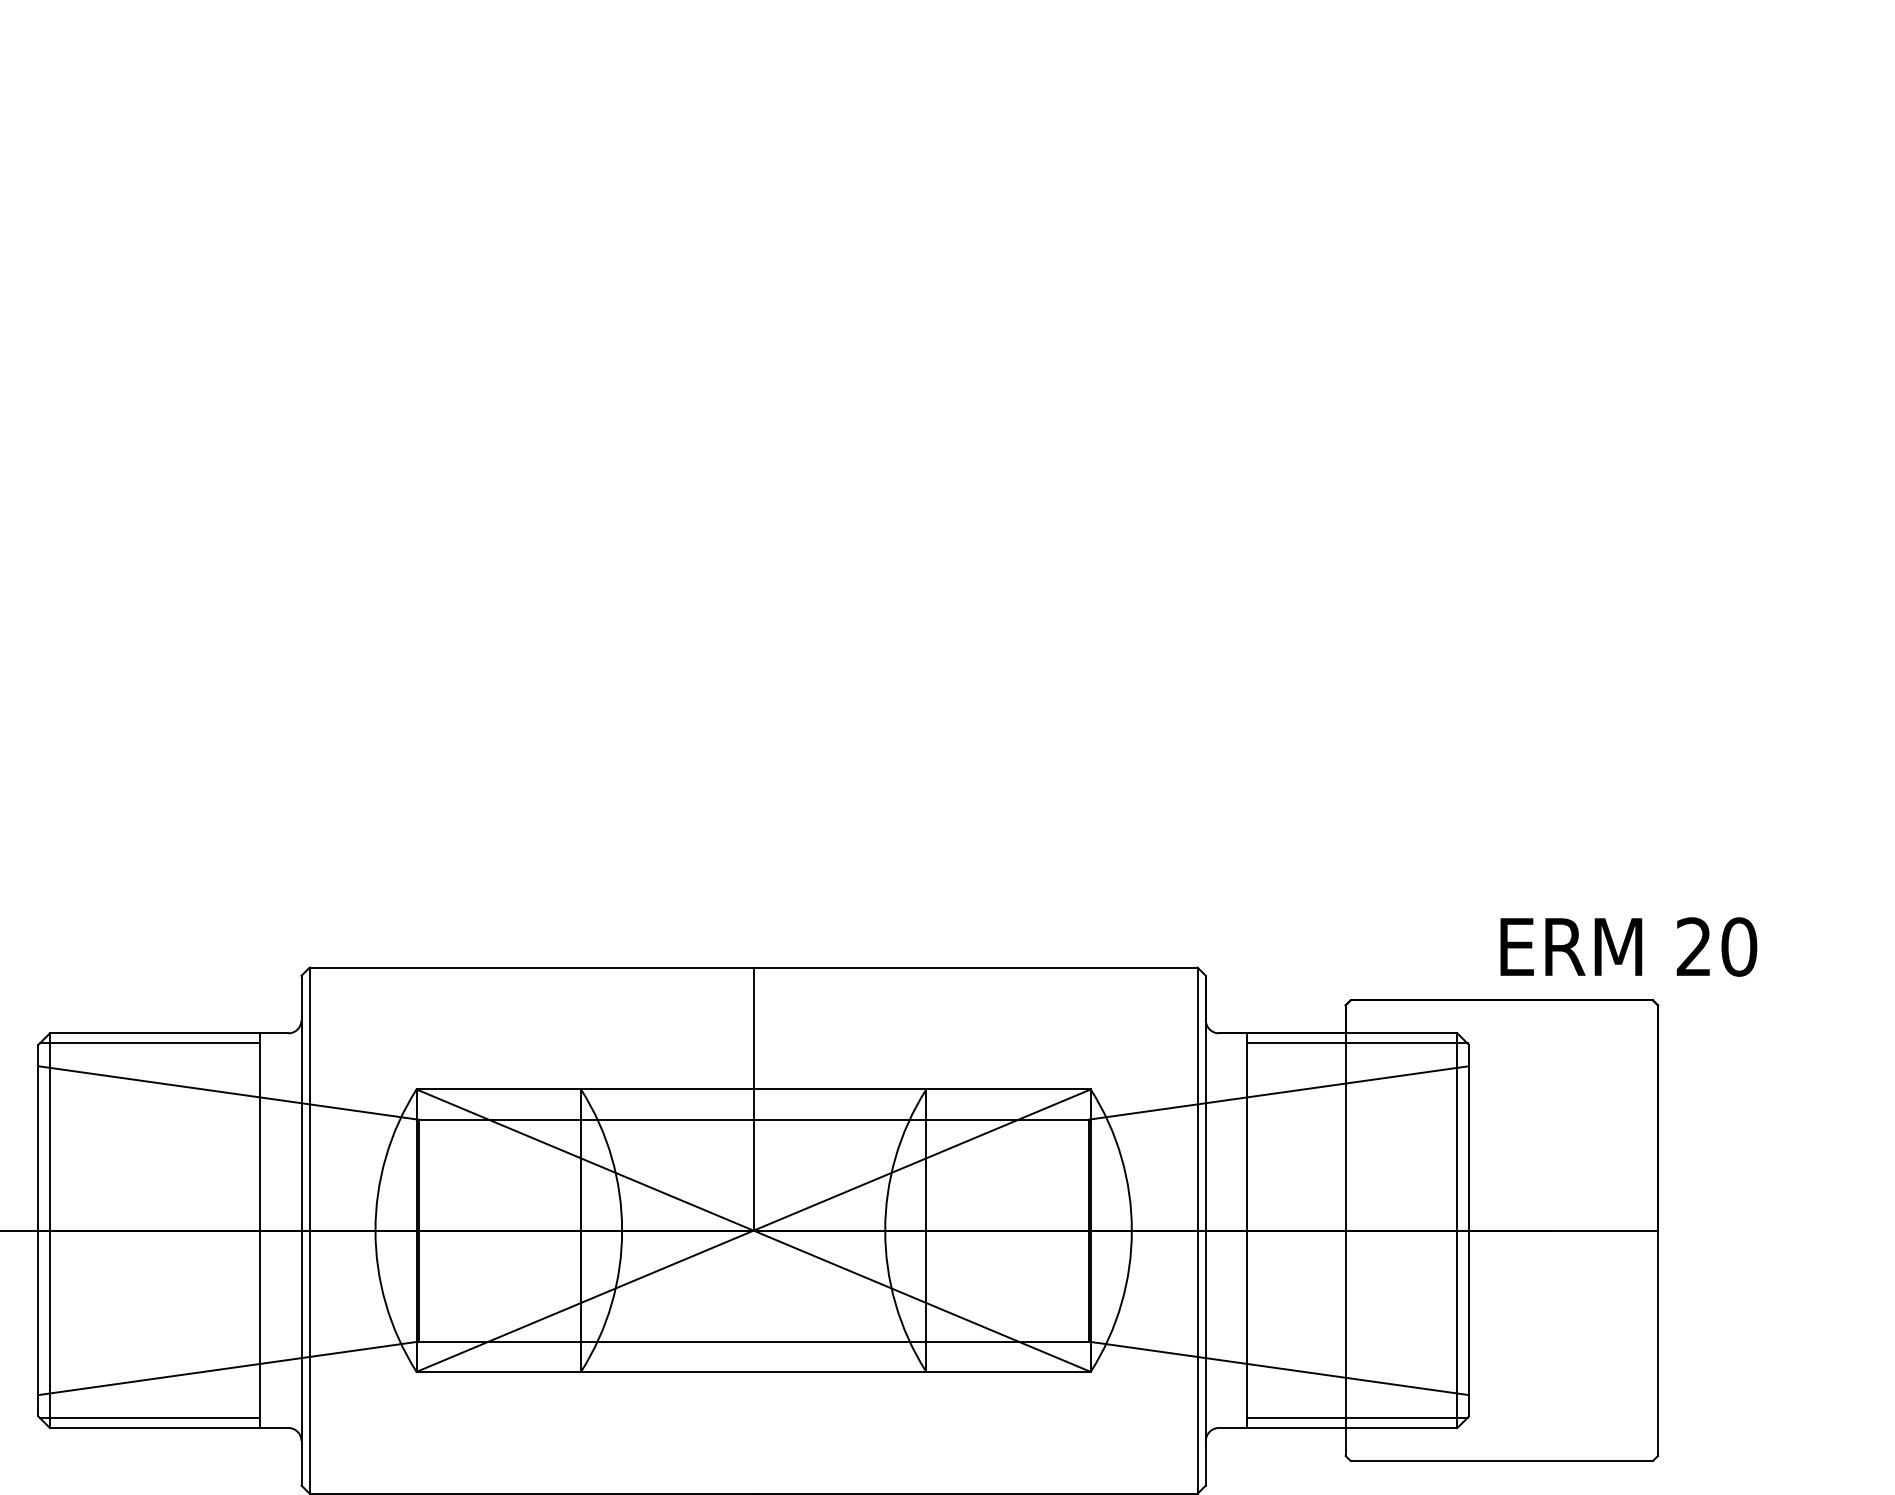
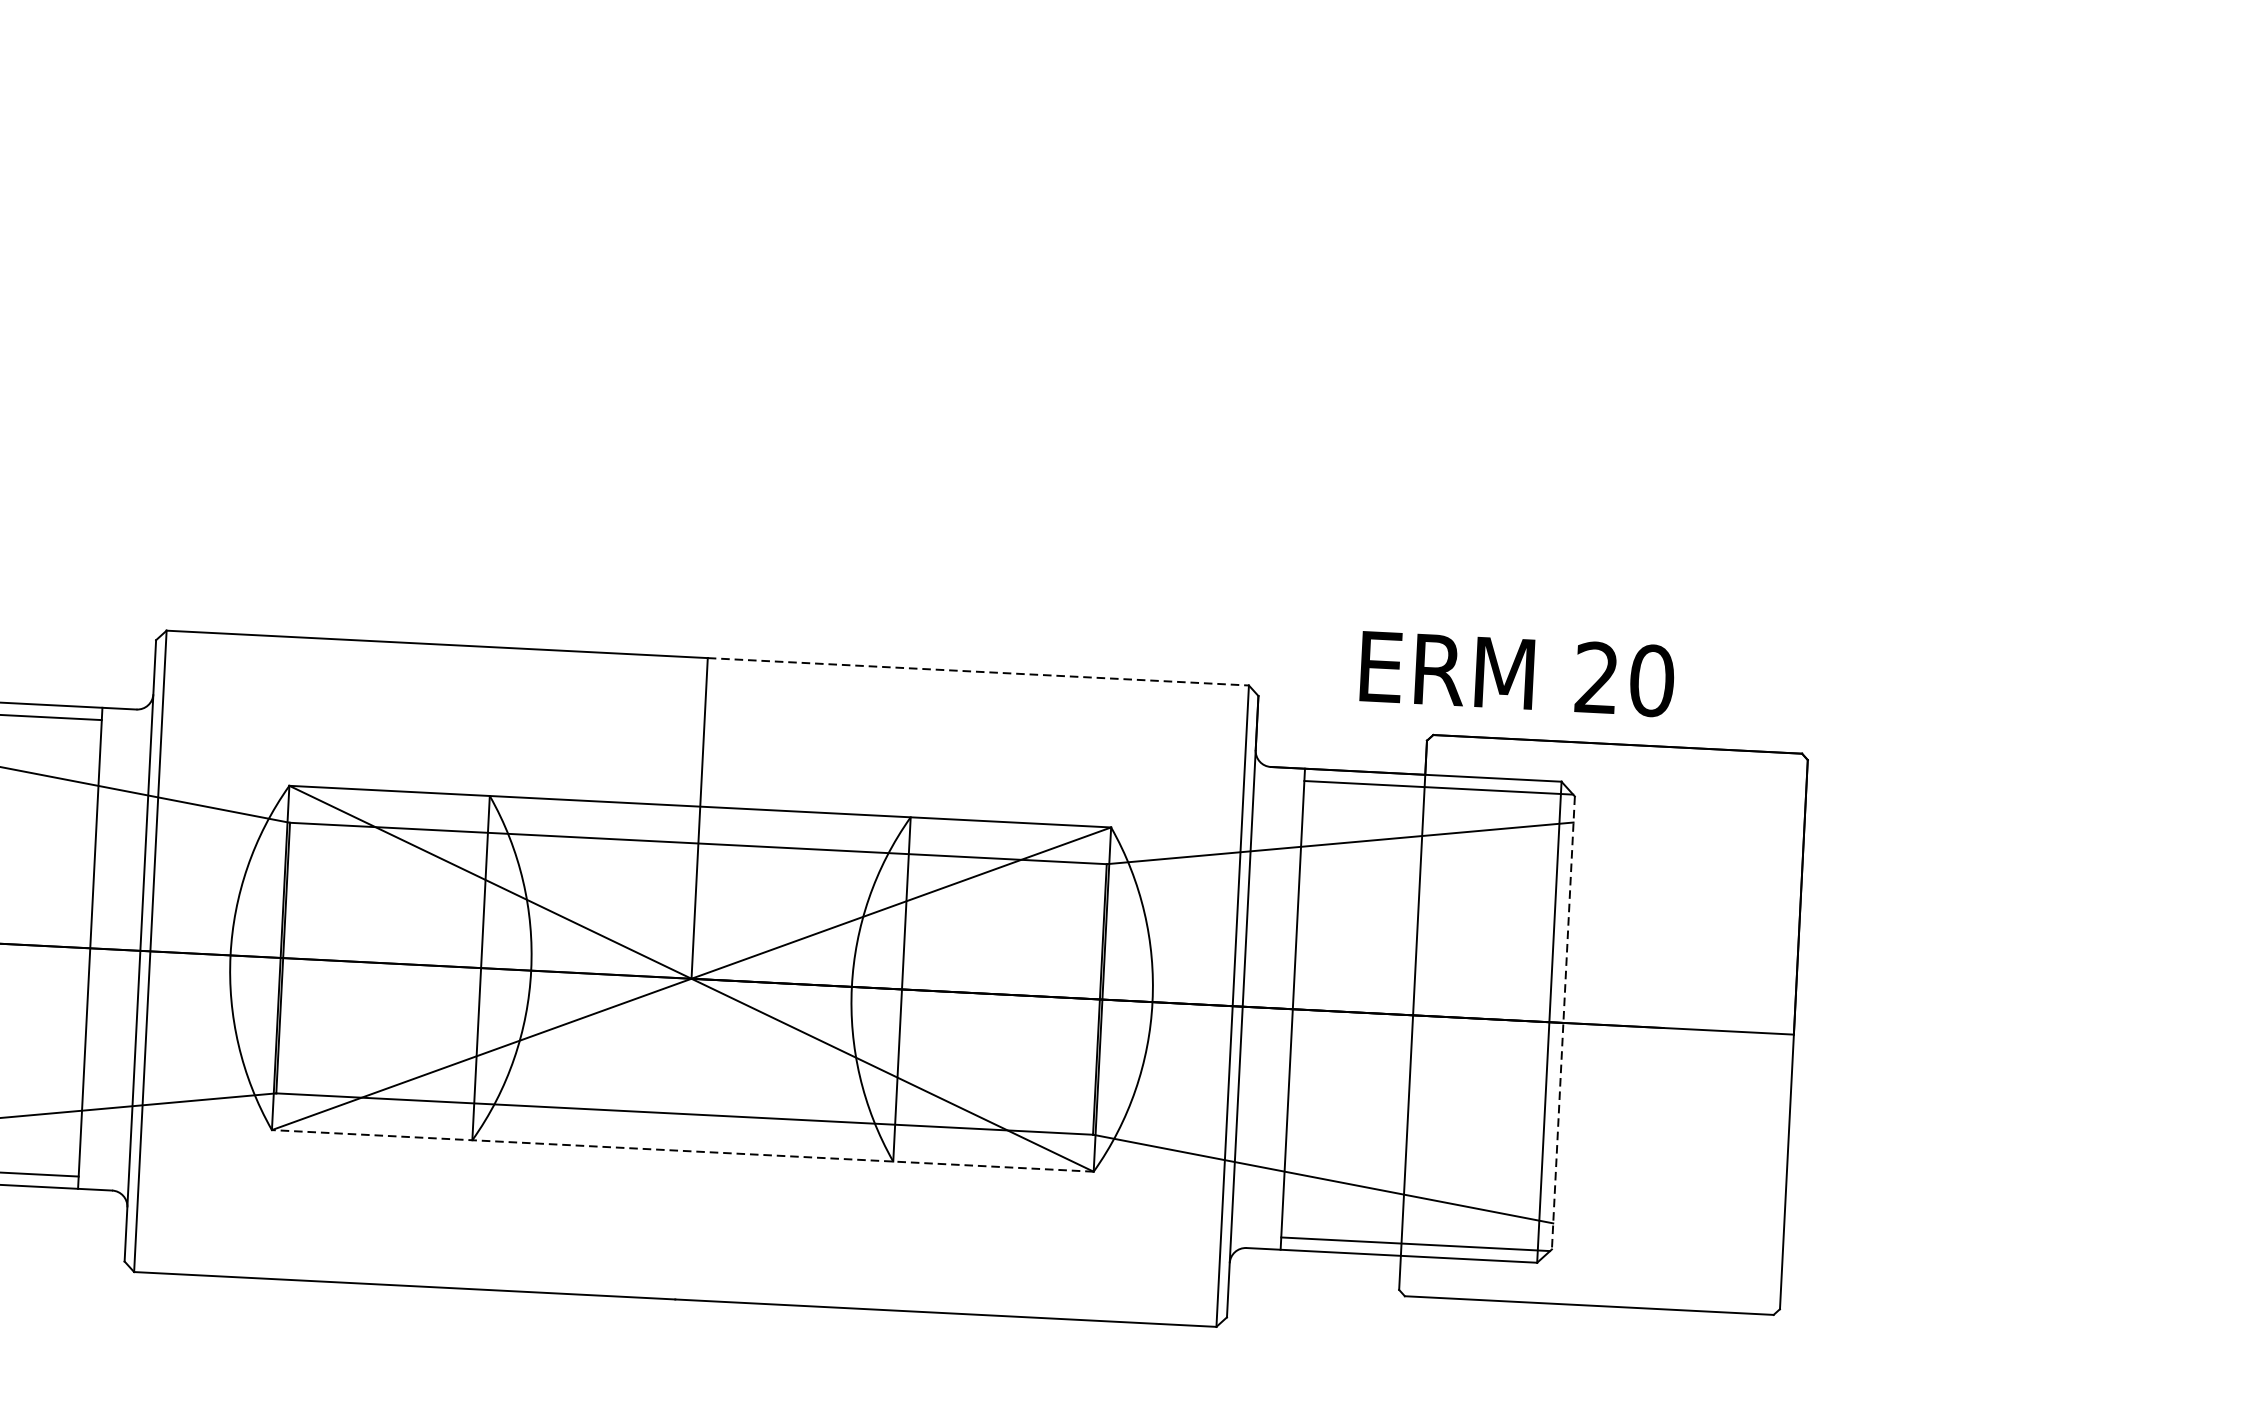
text: (1628, 946) -> (1517, 673), moved
line: (975, 967) -> (978, 671), solid -> dashed
line: (1468, 1230) -> (1562, 1022), solid -> dashed
line: (753, 1371) -> (682, 1150), solid -> dashed

